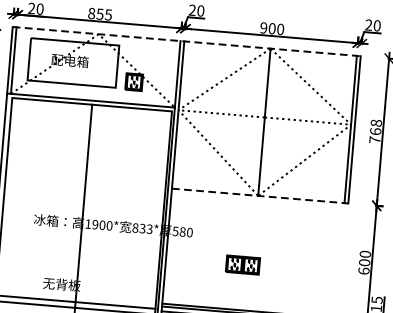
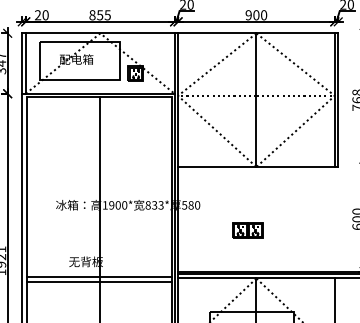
line: (186, 41) -> (180, 33), dashed -> solid
line: (260, 196) -> (258, 167), dashed -> solid

